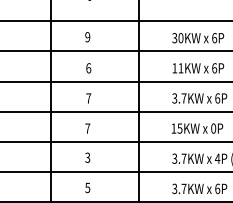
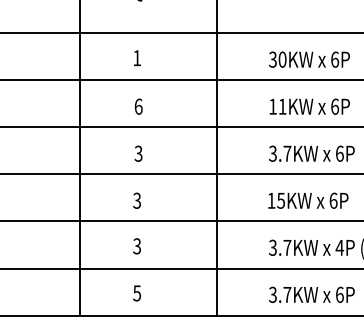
text: (87, 37) -> (136, 58), 9 -> 1
text: (88, 98) -> (138, 153), 7 -> 3
text: (87, 128) -> (136, 200), 7 -> 3
text: (213, 128) -> (333, 200), 0P -> 6P

